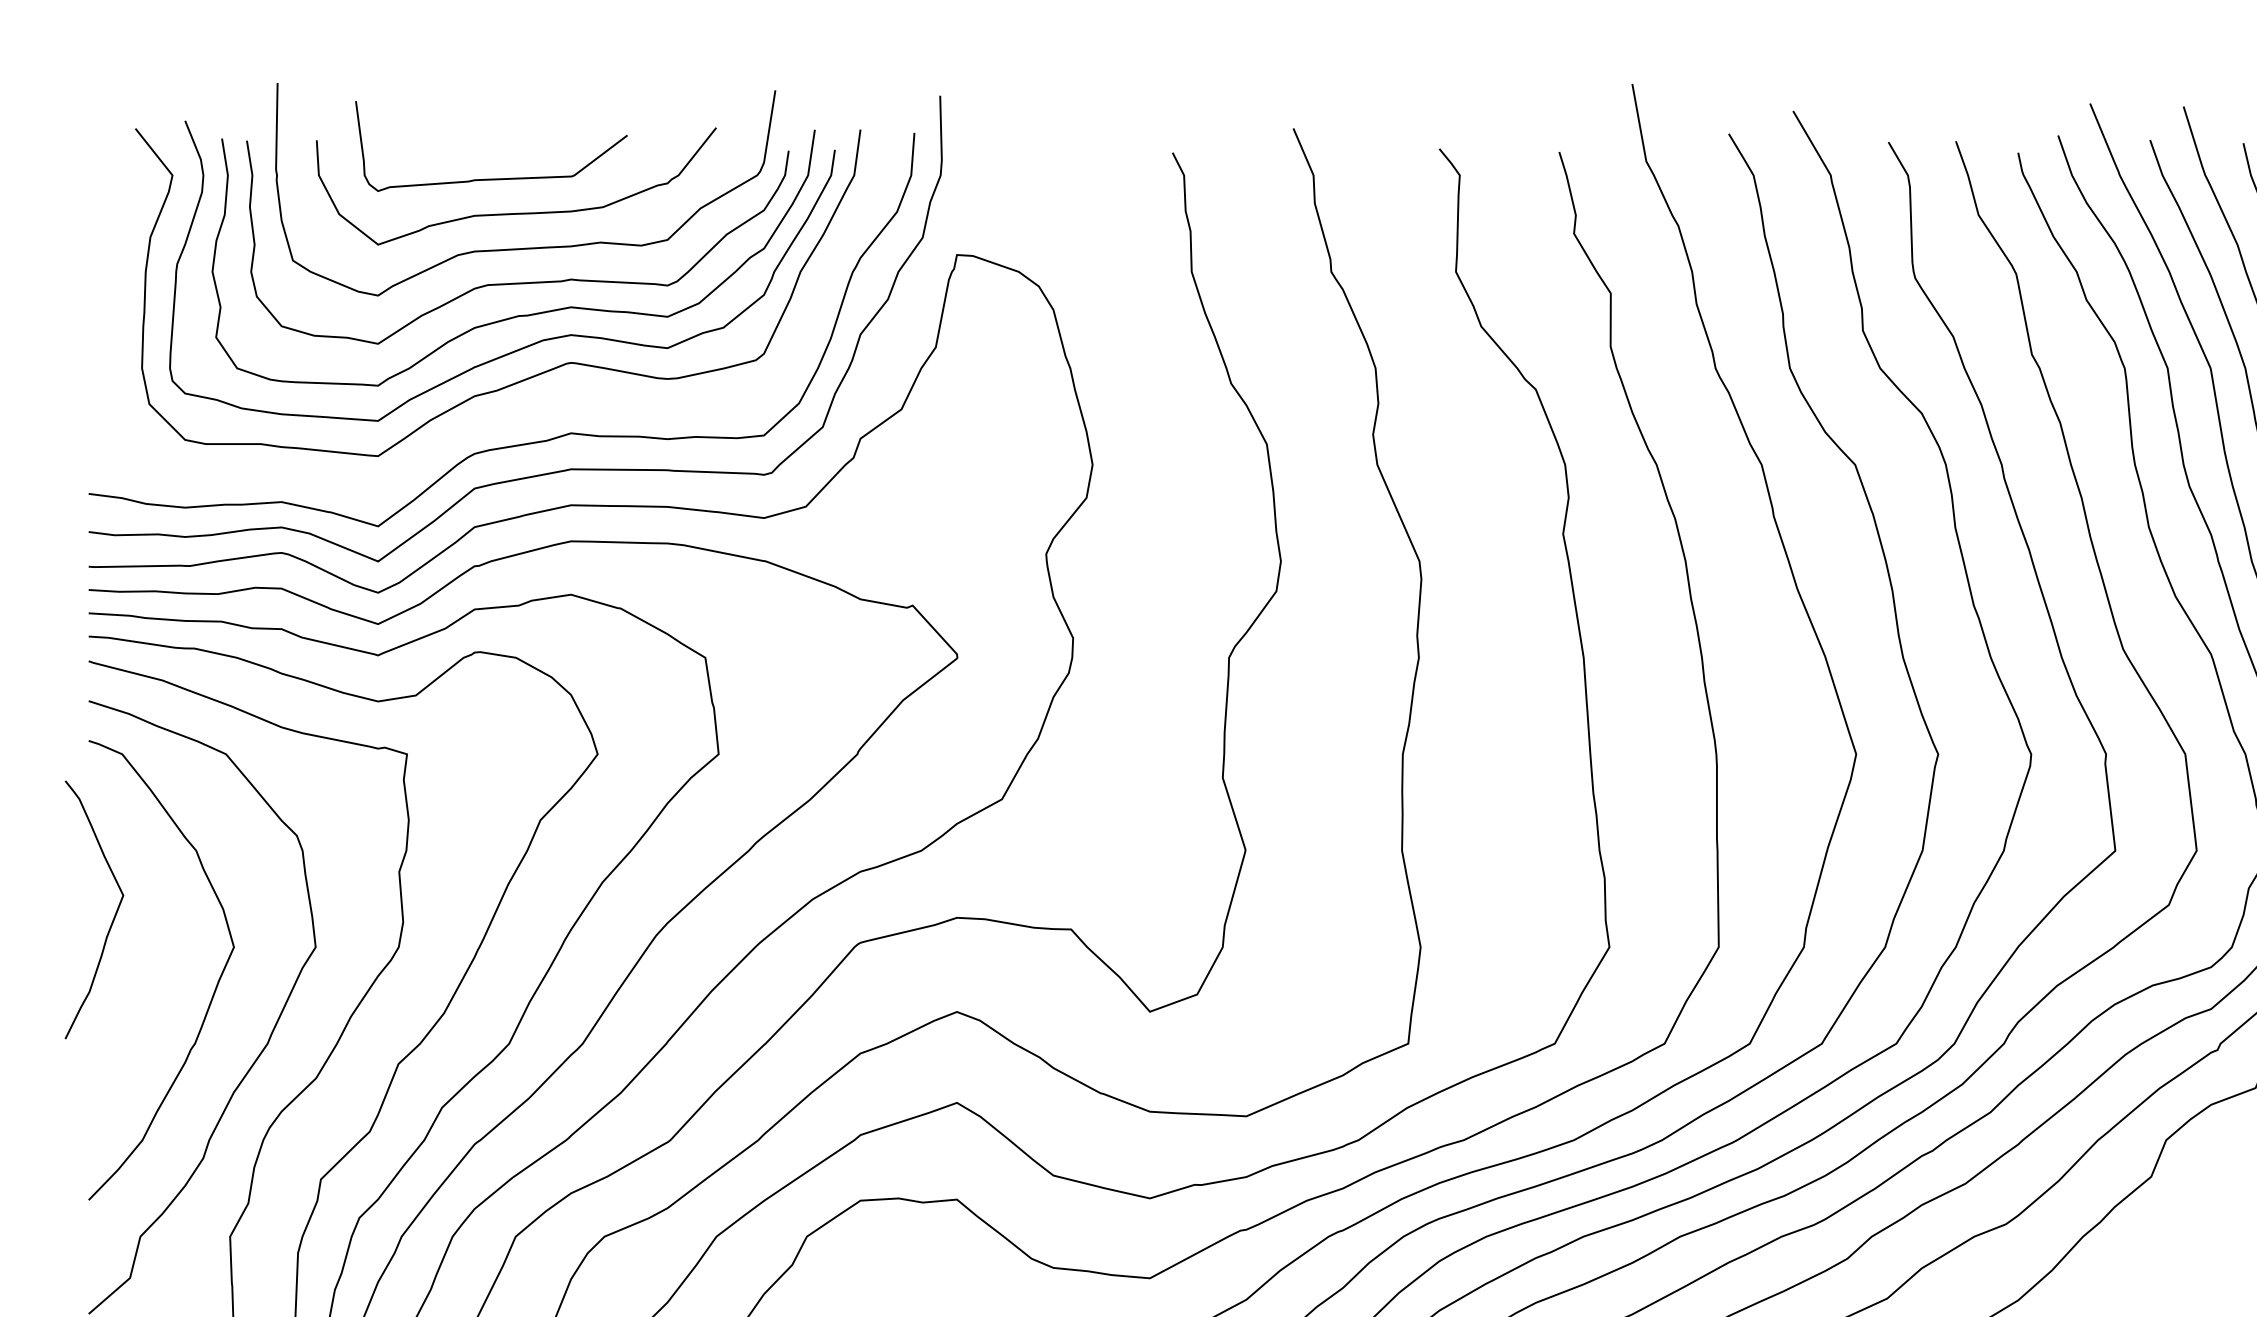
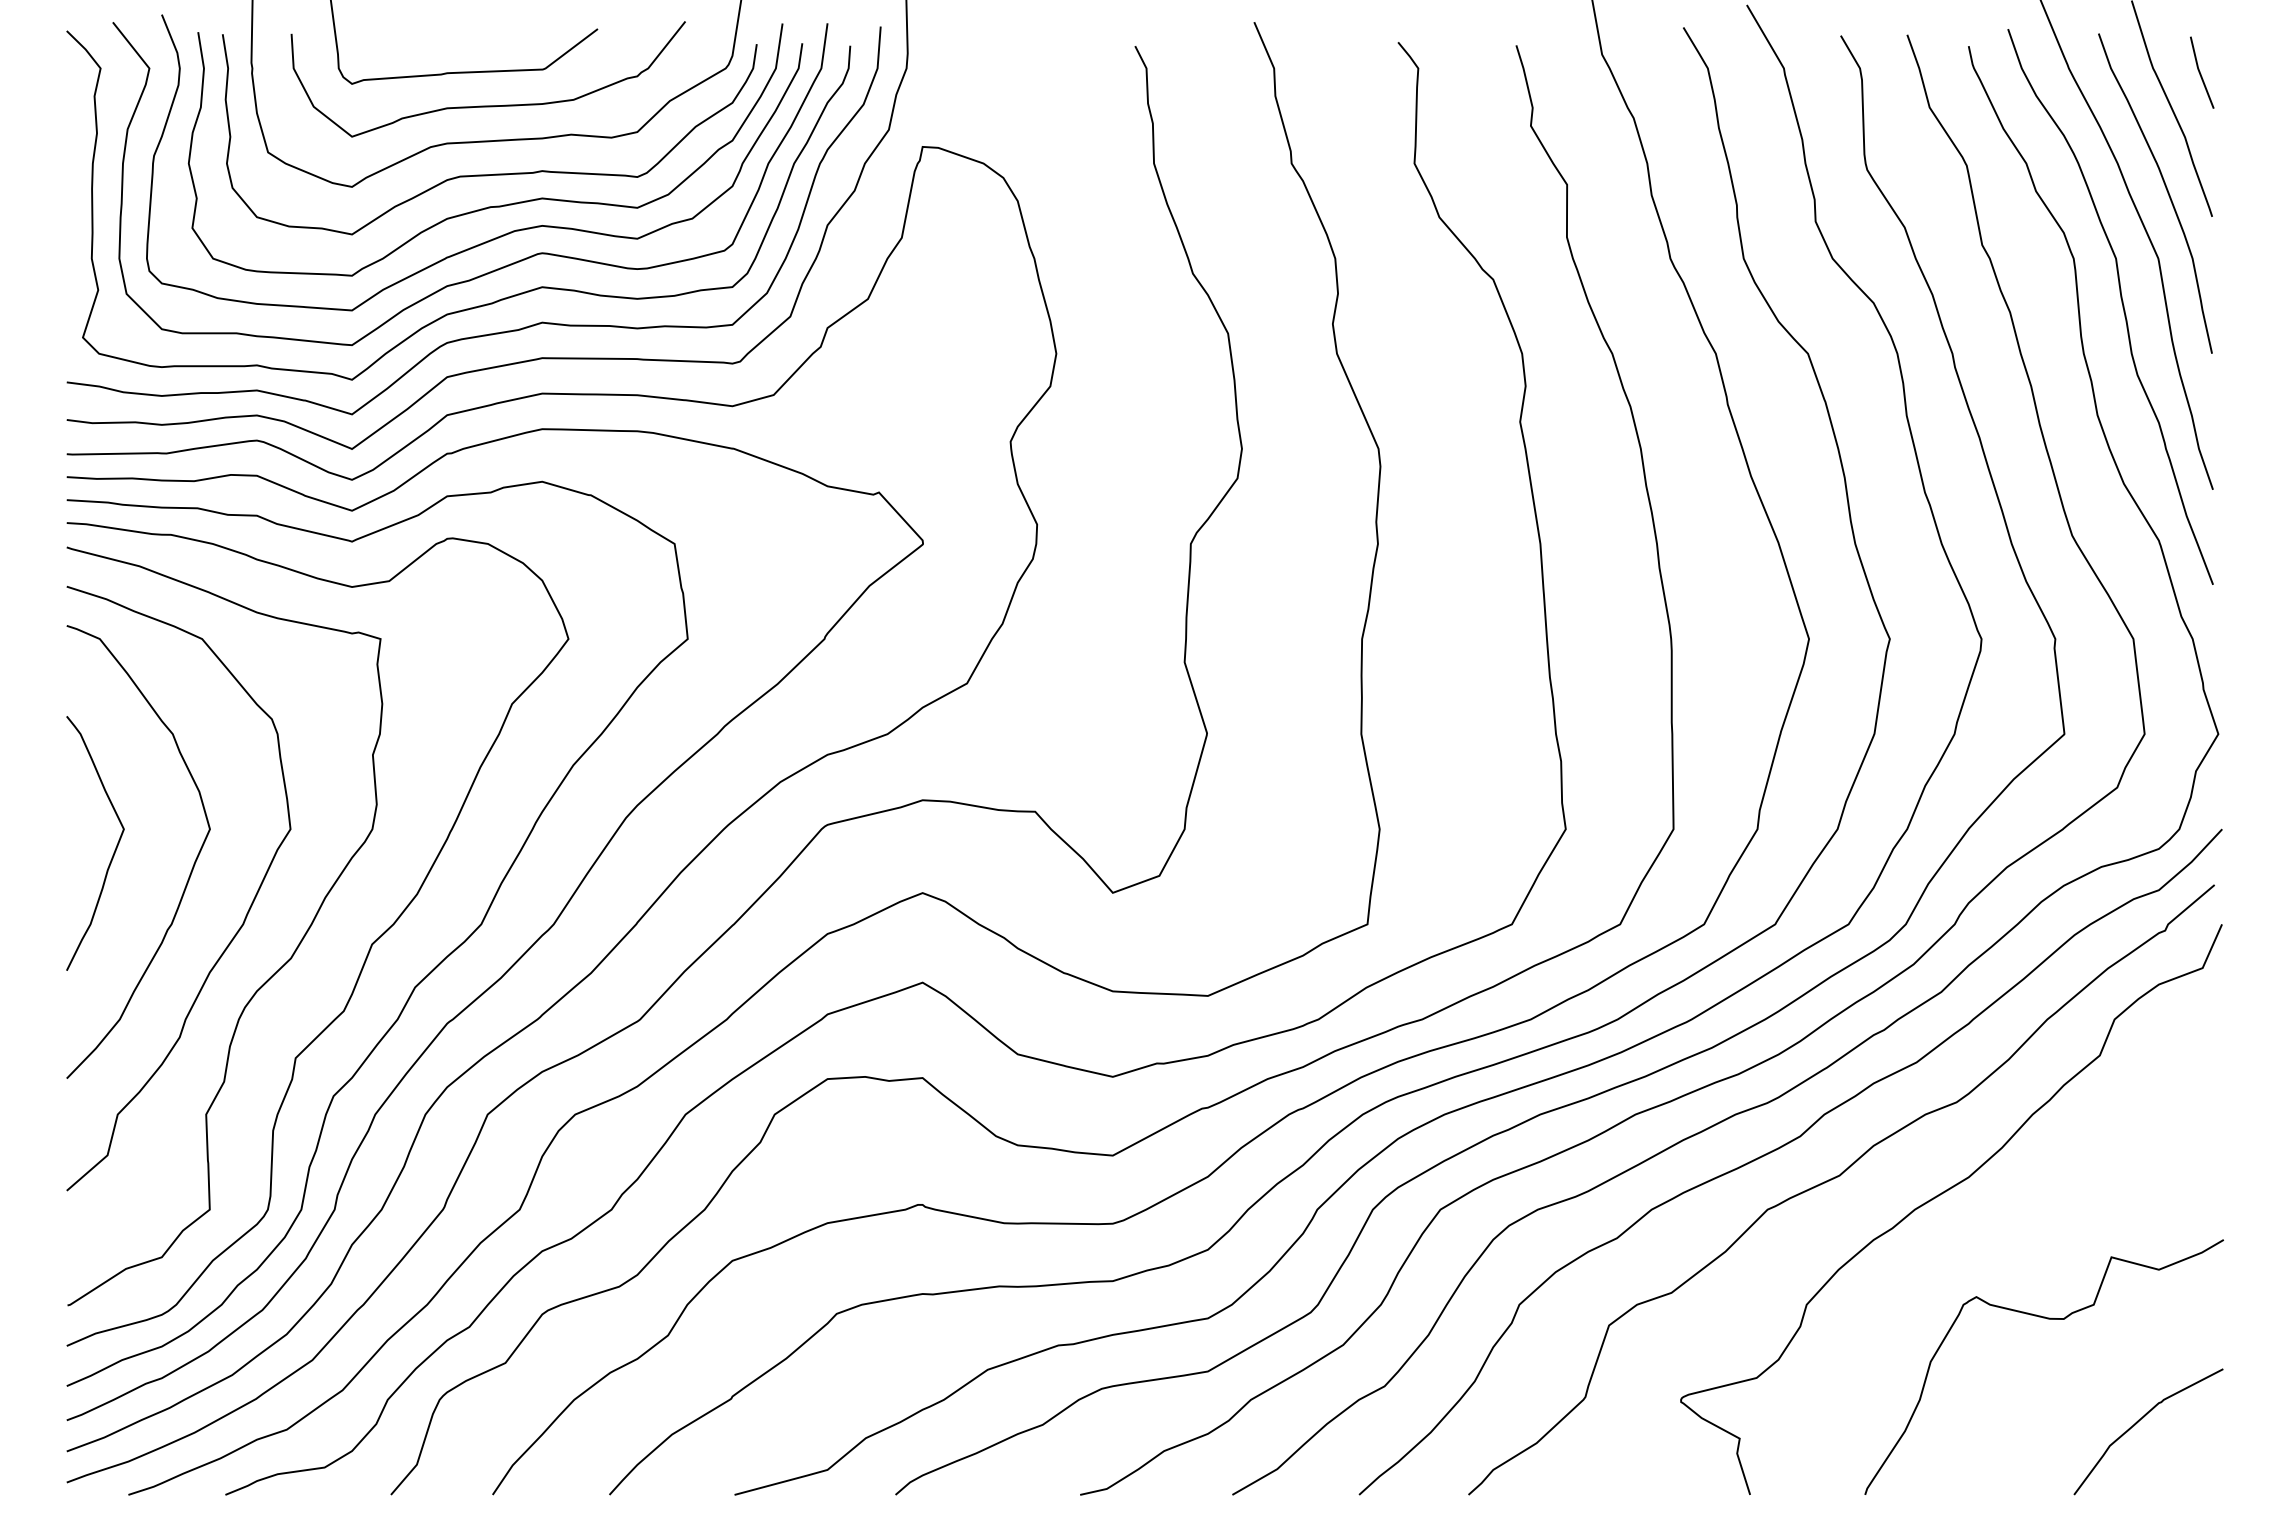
curve: (510, 414) -> (482, 304), added
curve: (112, 919) -> (113, 852), moved

